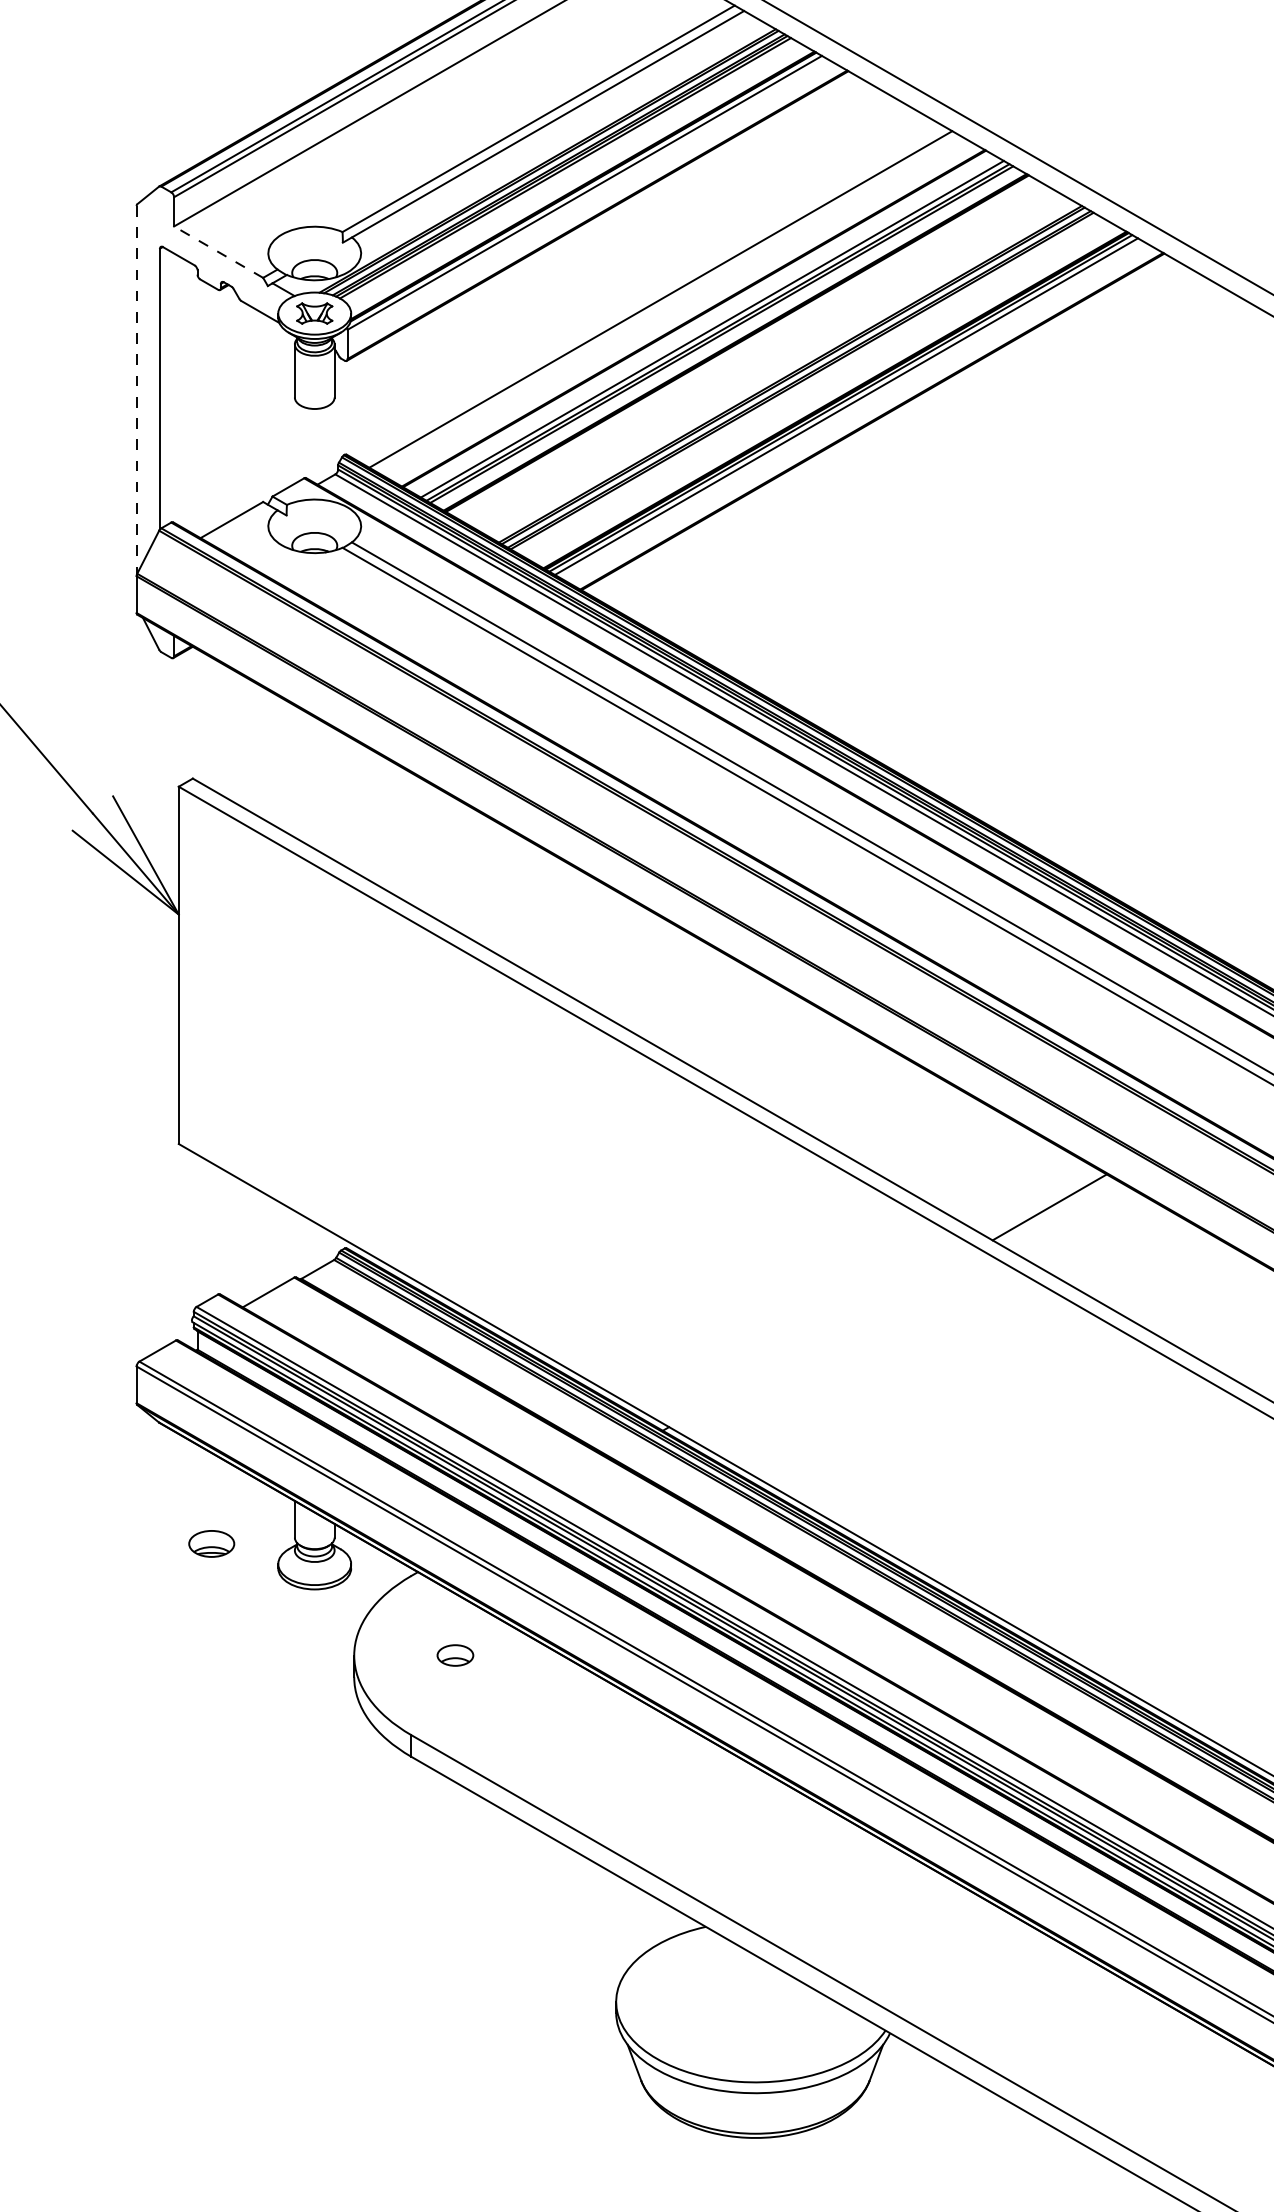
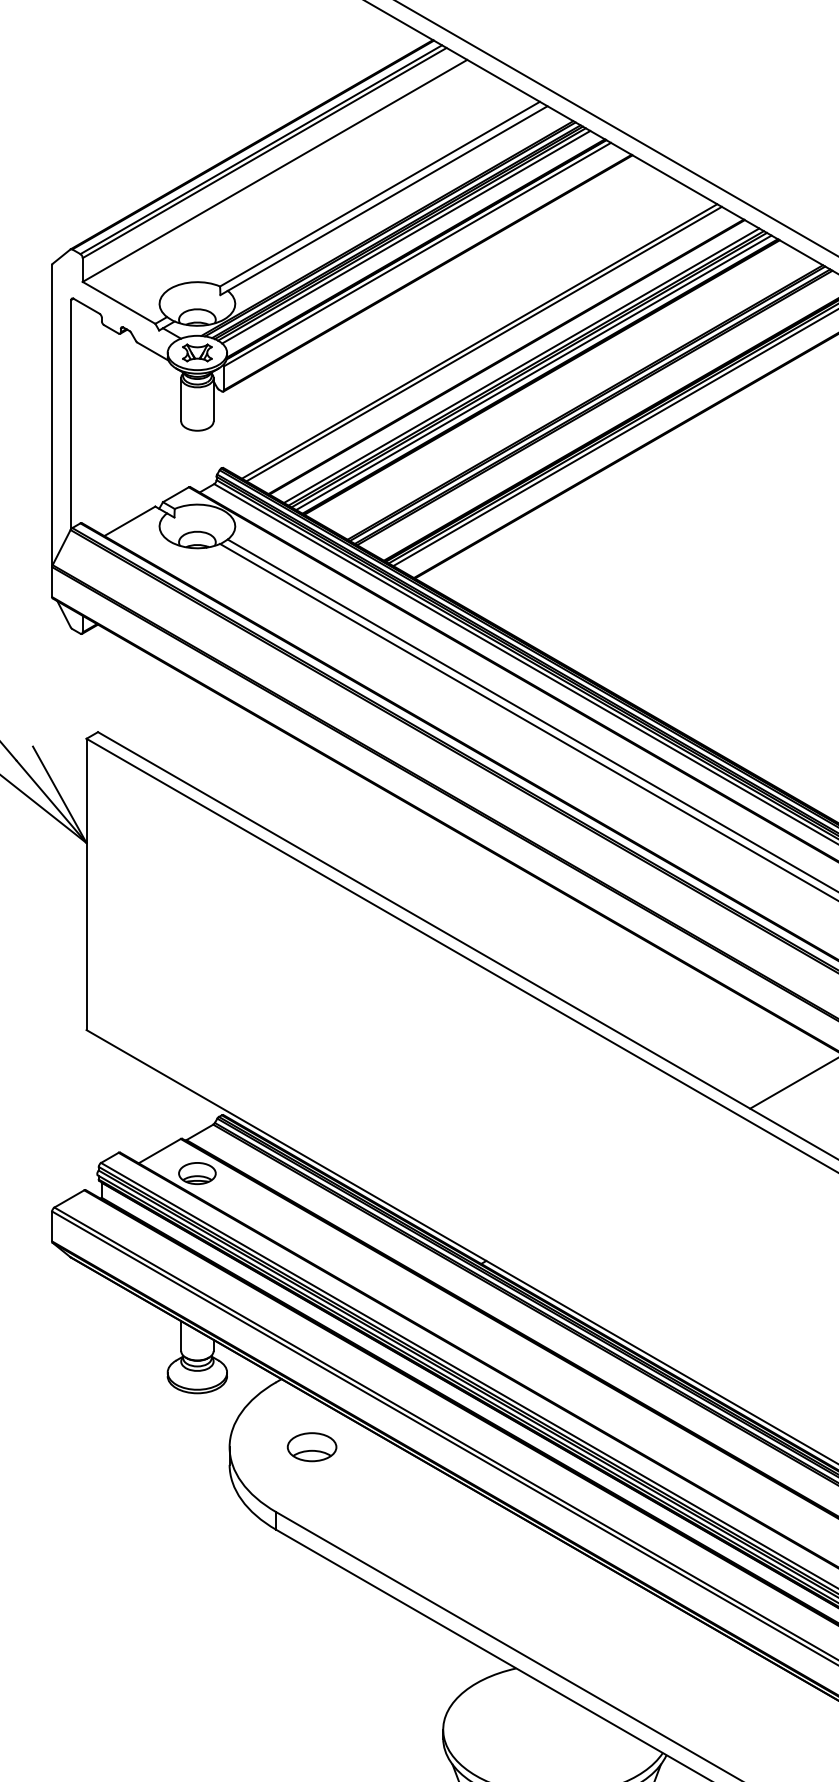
line: (570, 171) -> (405, 237), added
line: (218, 251) -> (118, 302), dashed -> solid
line: (665, 302) -> (483, 343), added
line: (726, 337) -> (533, 372), added
line: (136, 391) -> (52, 416), dashed -> solid
part: (211, 1543) -> (197, 1173), moved
part: (455, 1655) -> (312, 1447), size x1.67

